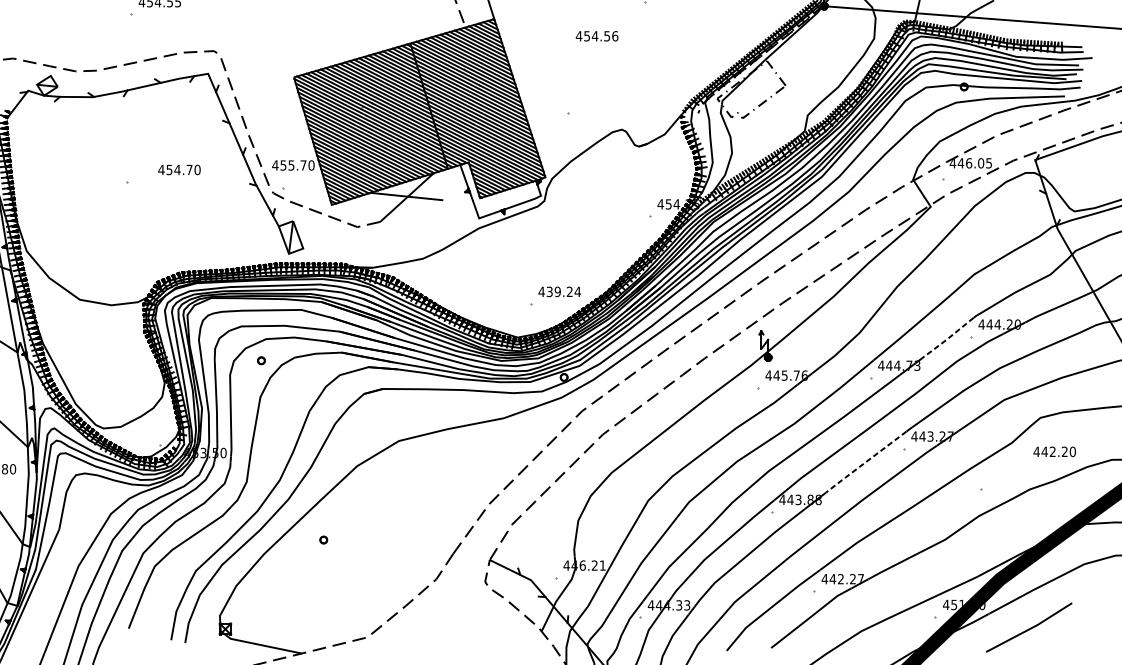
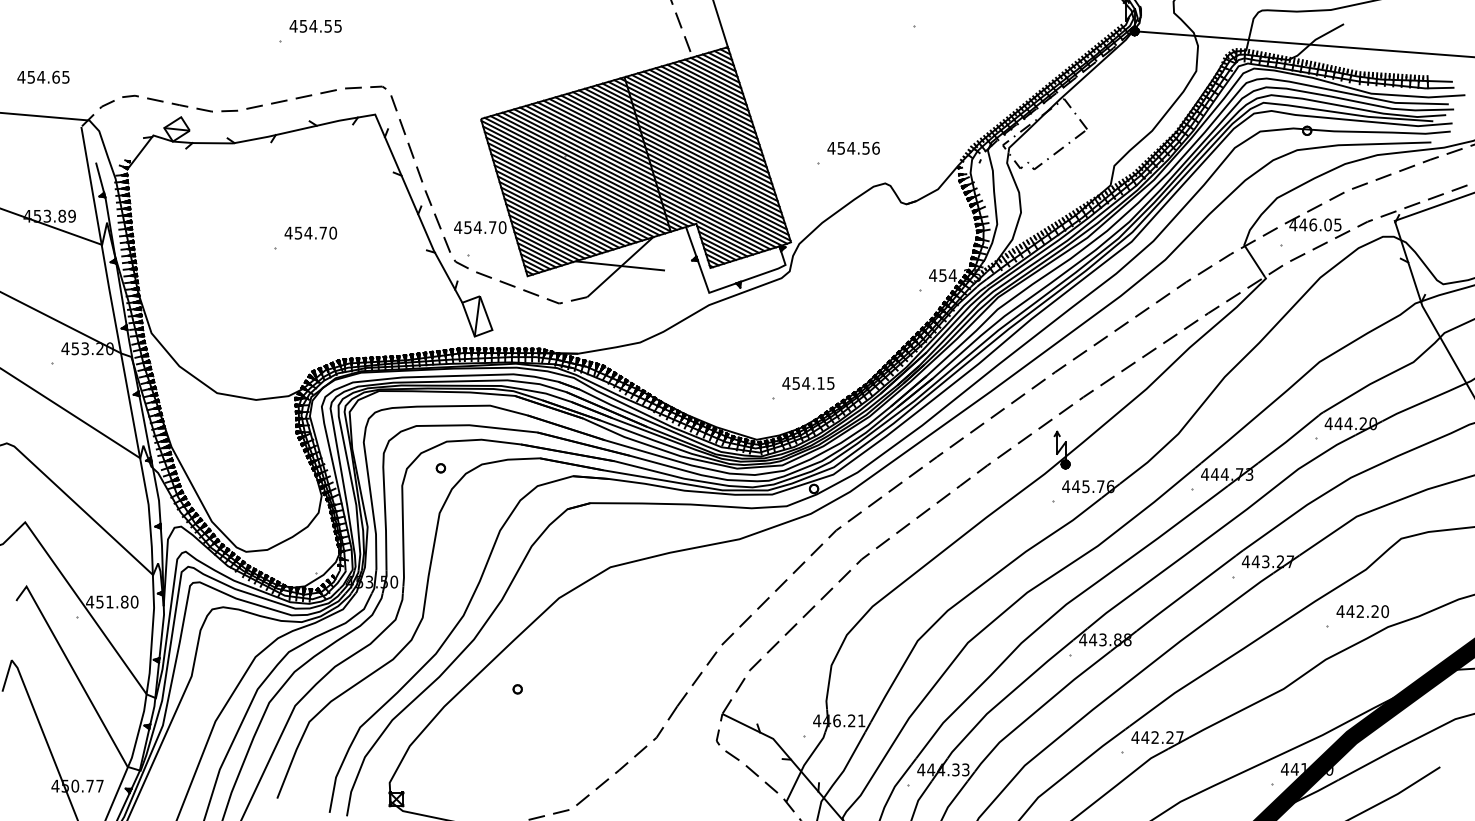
text: (596, 35) -> (853, 147), moved
text: (291, 165) -> (477, 227), 455.70 -> 454.70
text: (179, 169) -> (310, 232), moved
text: (563, 291) -> (813, 383), 439.24 -> 454.15
line: (948, 338) -> (1287, 440), dashed -> solid
text: (1054, 451) -> (1362, 611), moved
line: (865, 462) -> (1185, 593), dashed -> solid
text: (953, 605) -> (1294, 769), 451.20 -> 441.20

